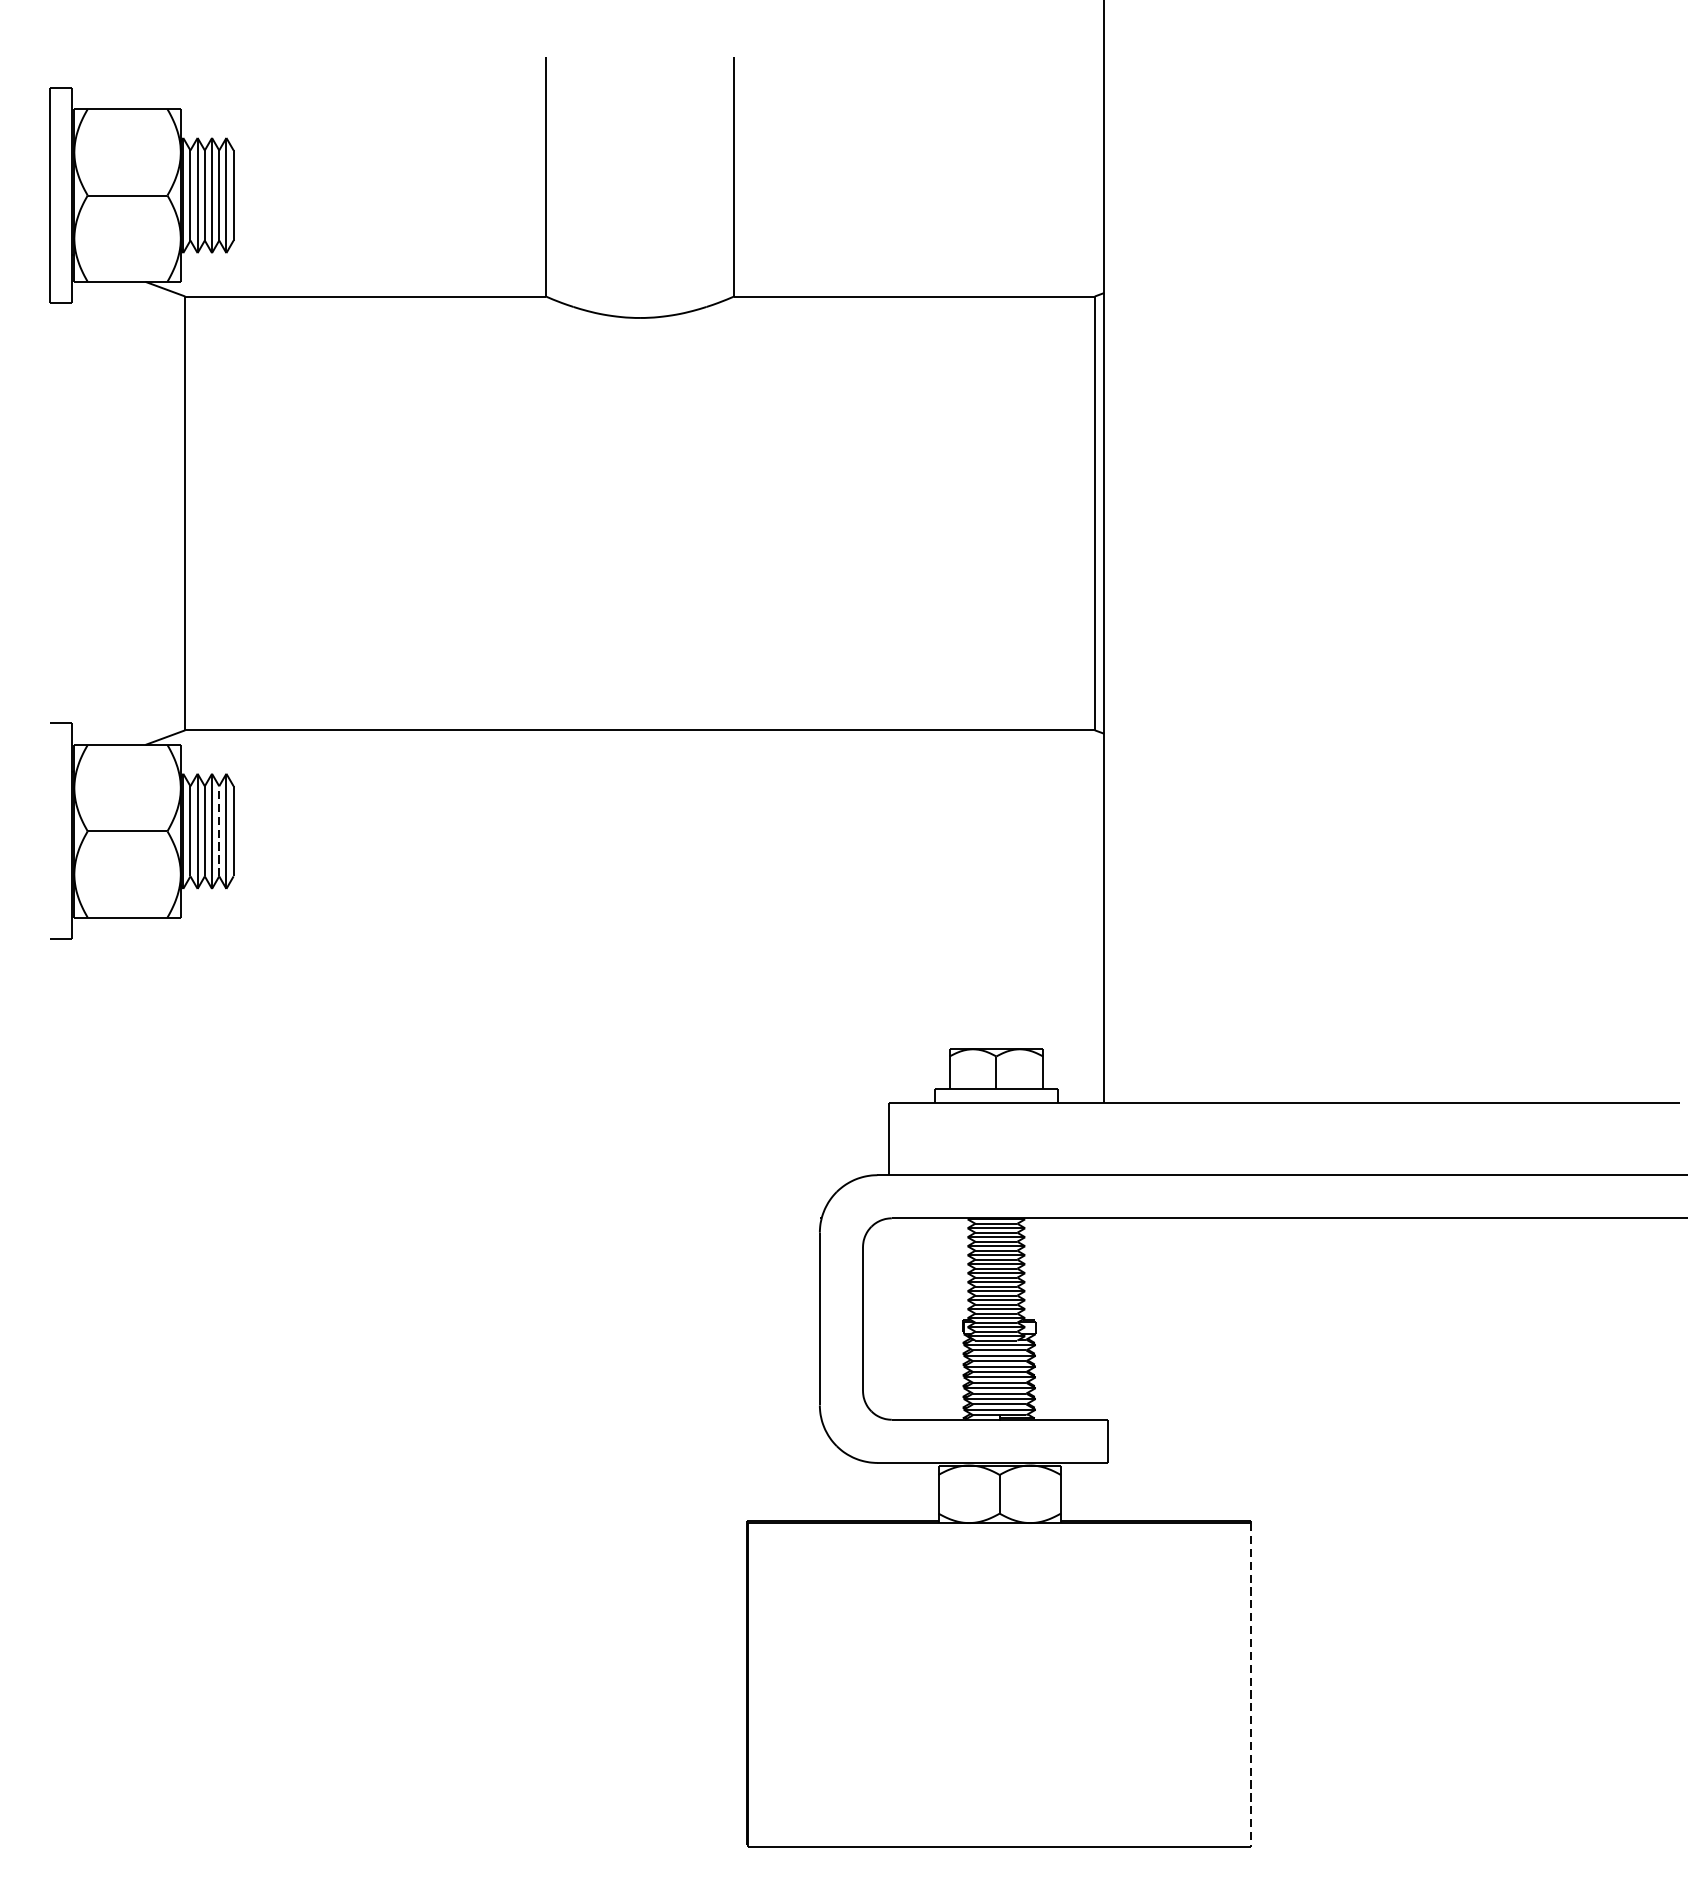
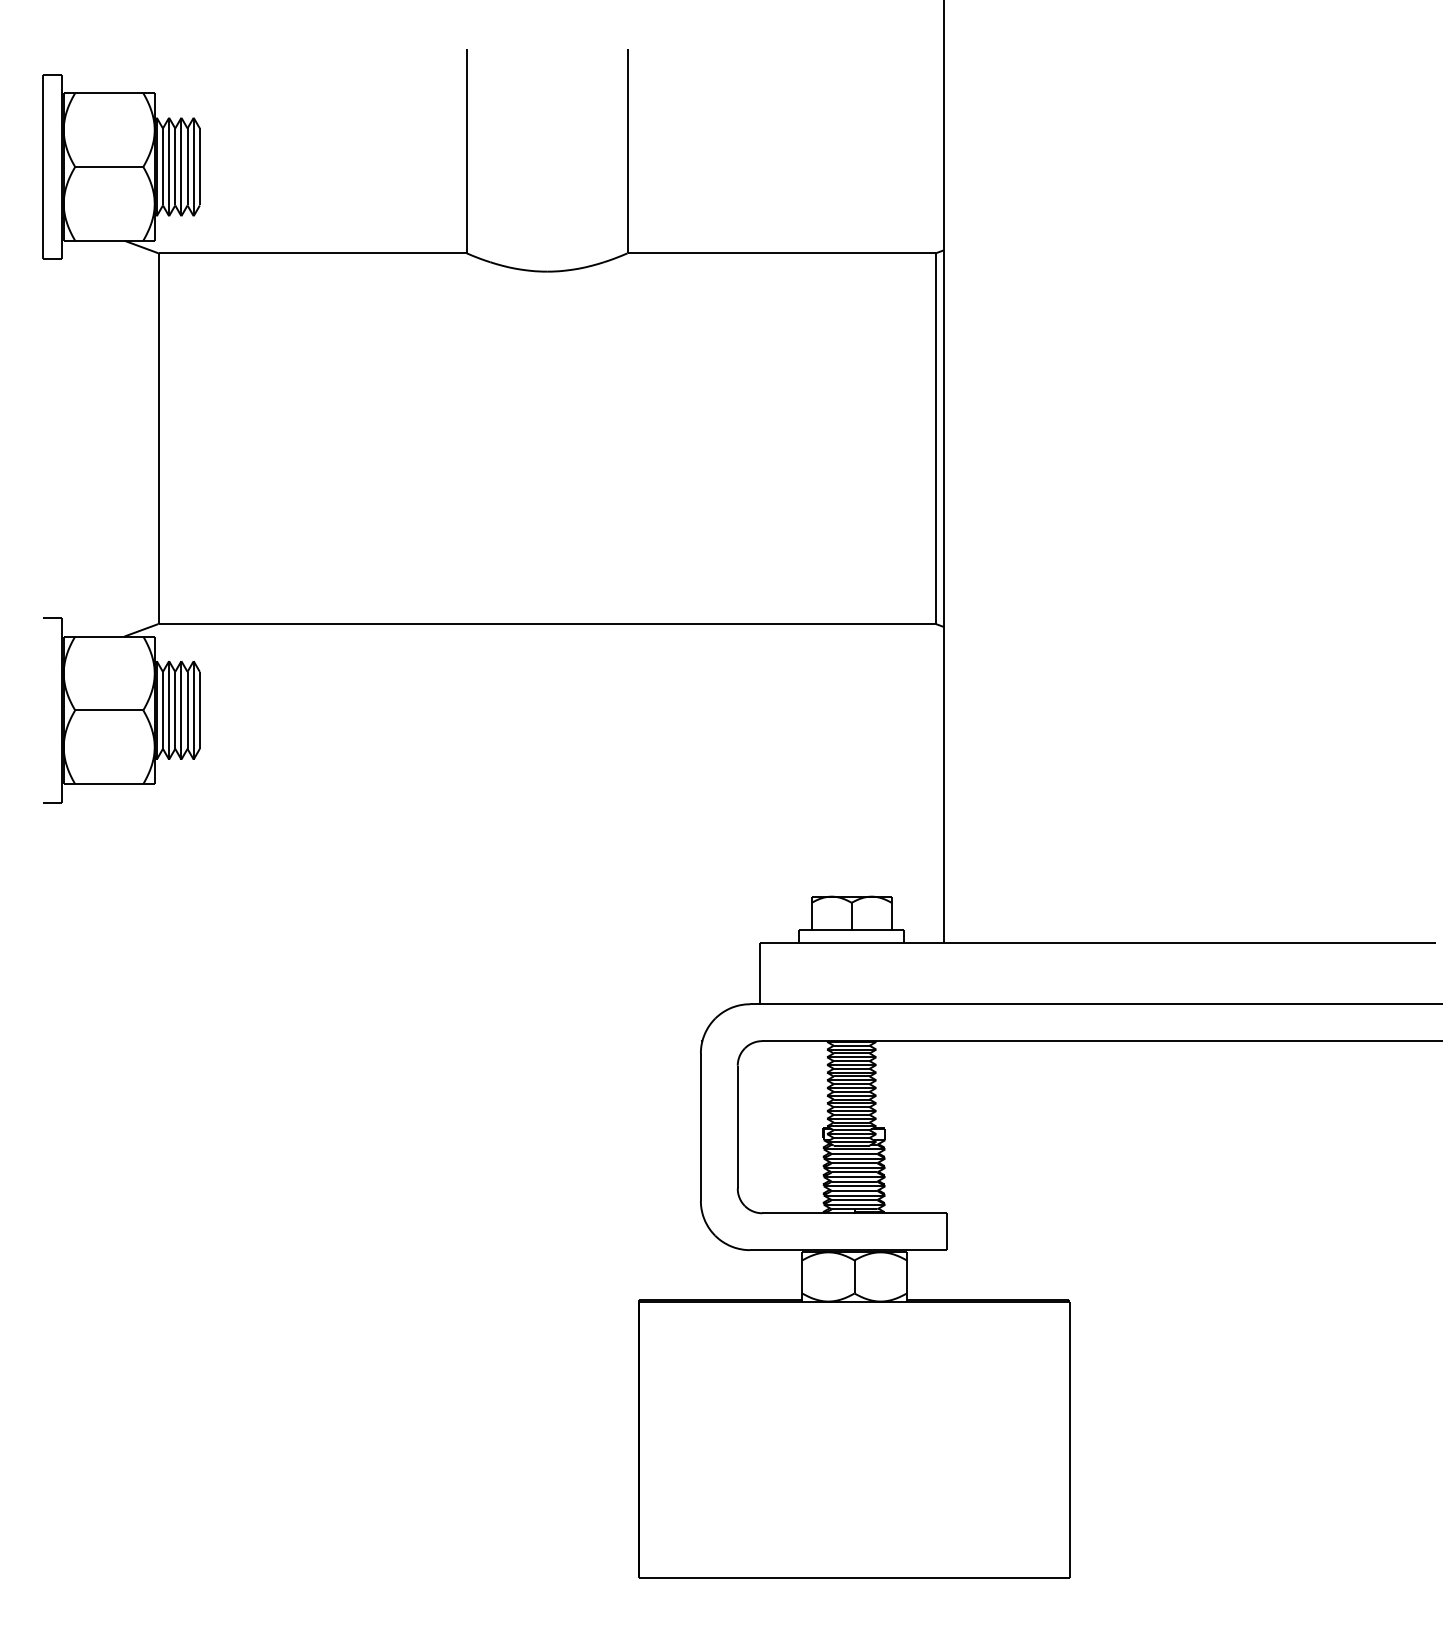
line: (219, 831) -> (187, 710), dashed -> solid
line: (1251, 1685) -> (1069, 1440), dashed -> solid

